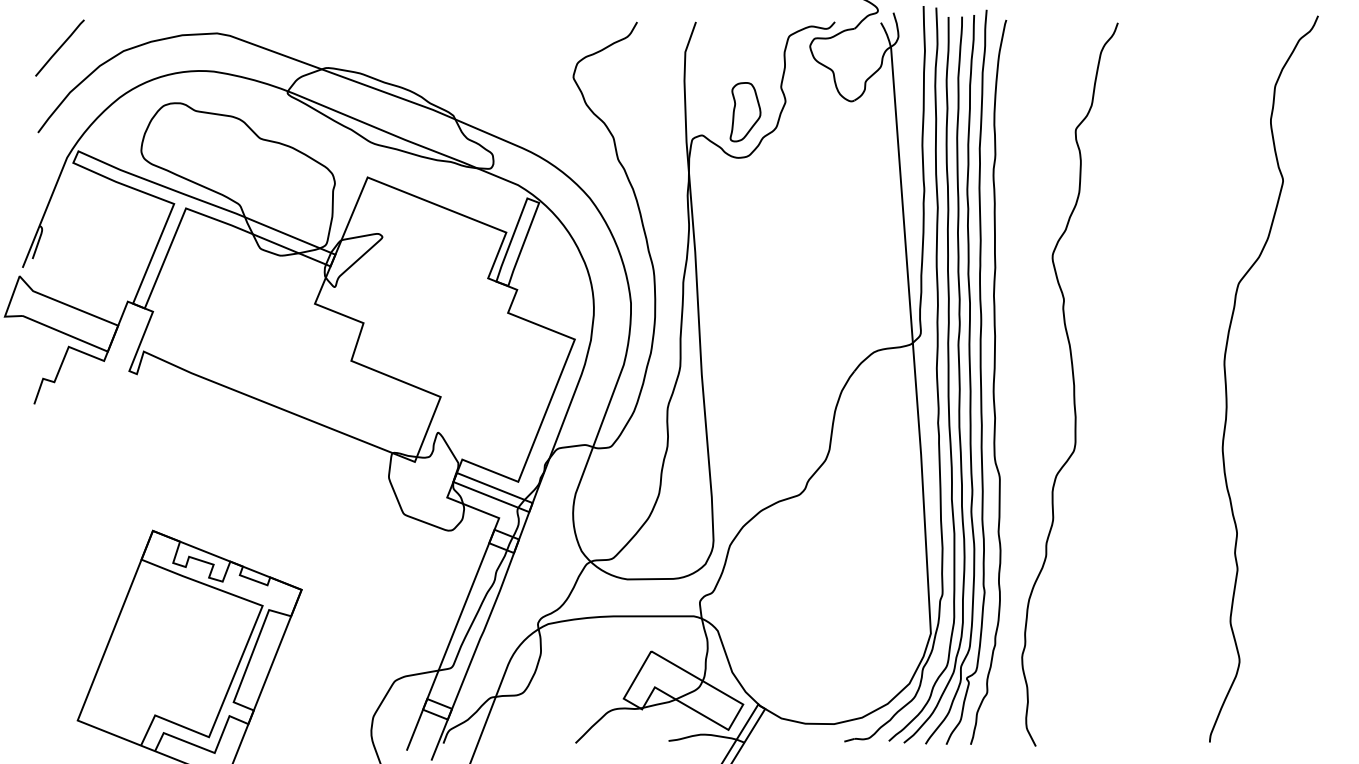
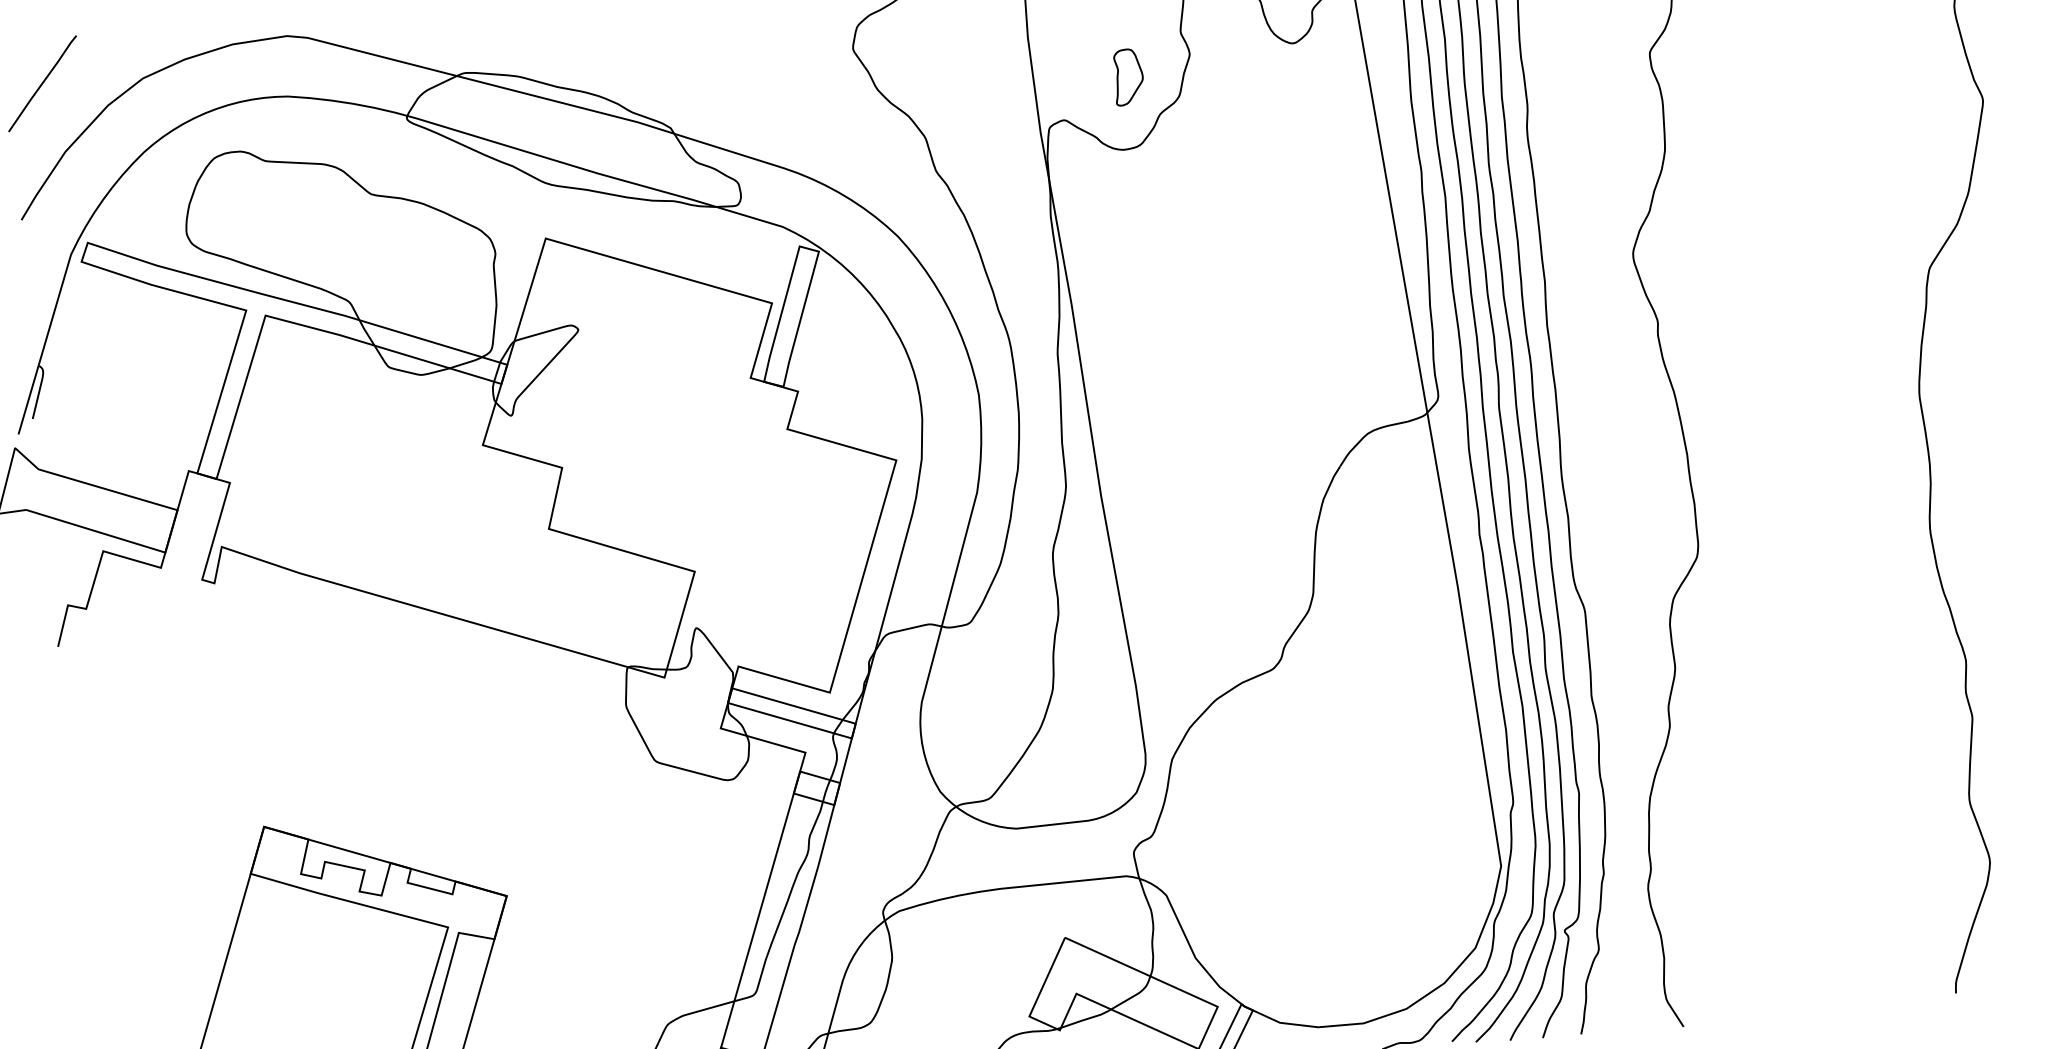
part: (745, 112) -> (1128, 77), size x0.6

